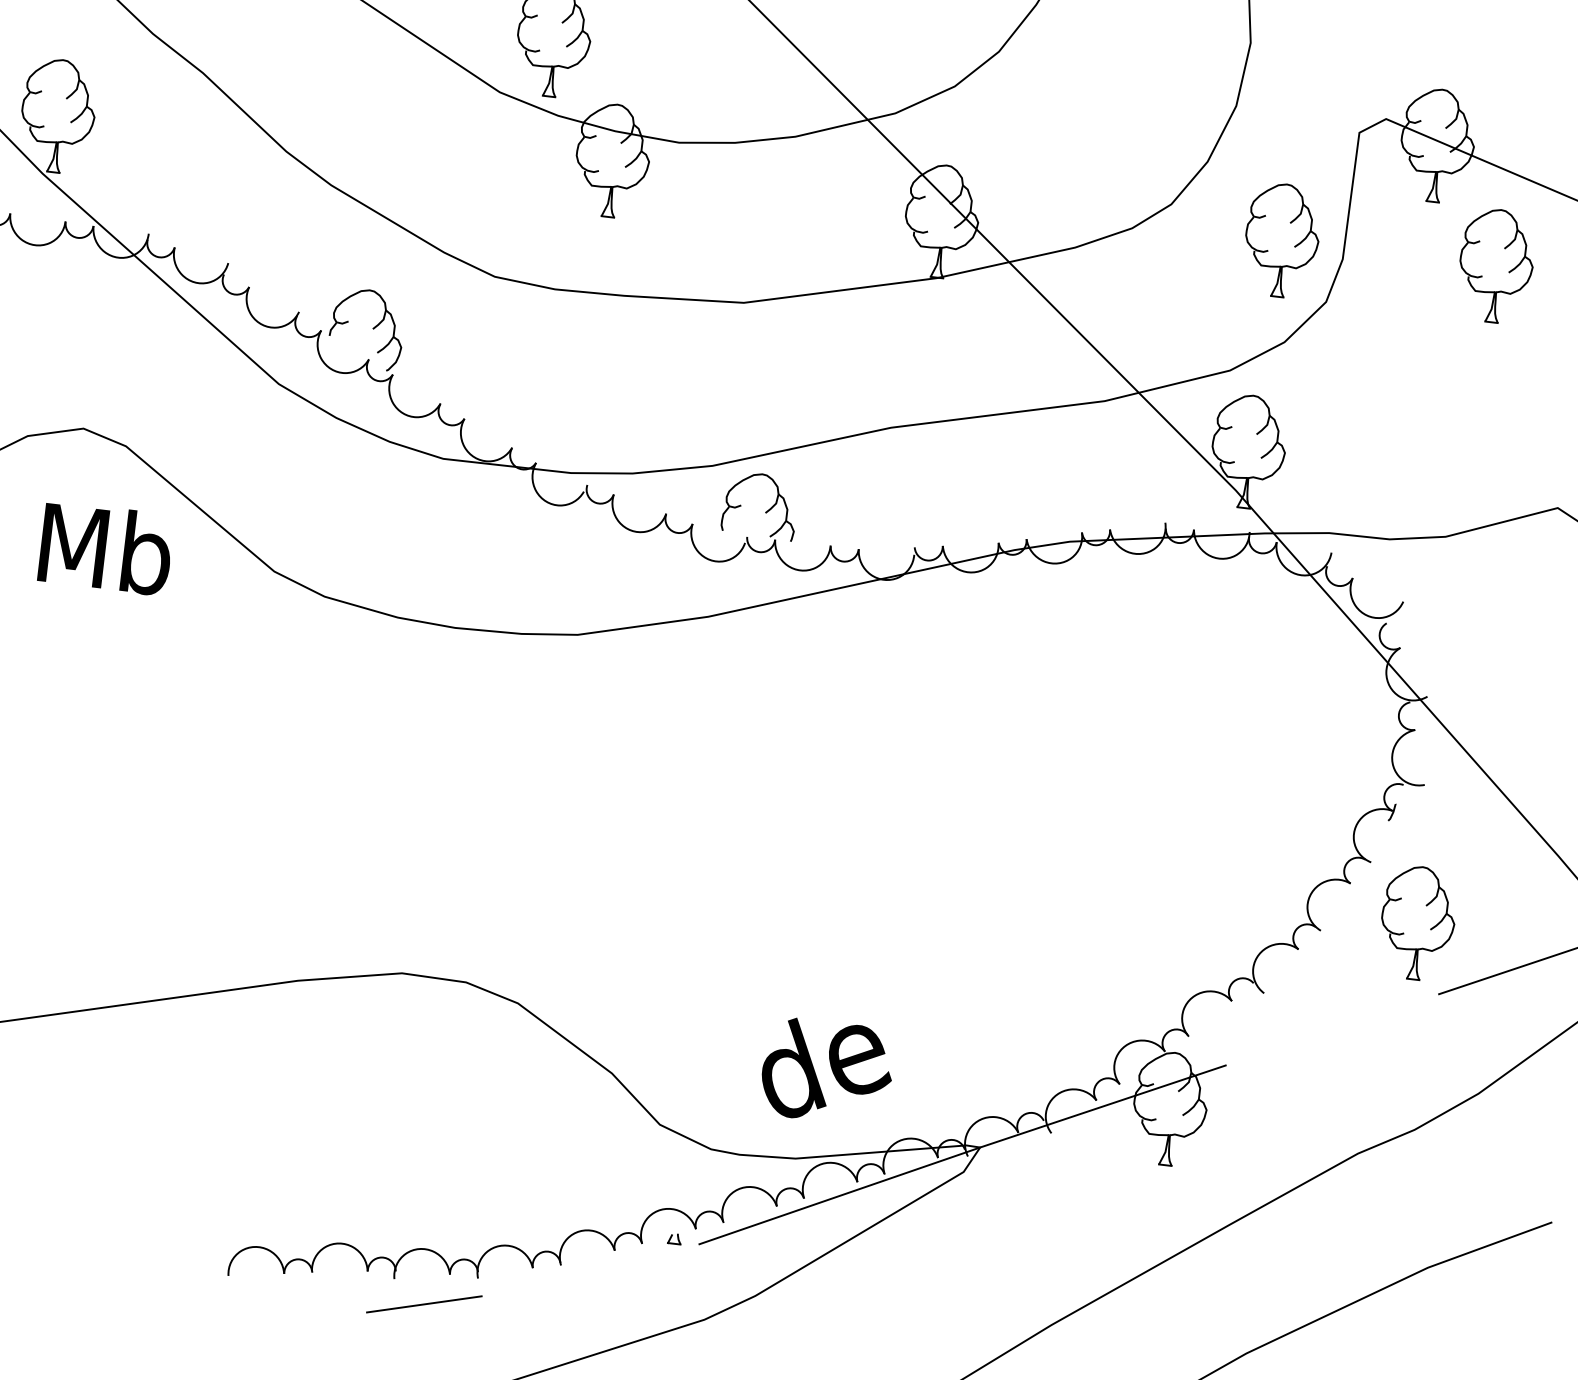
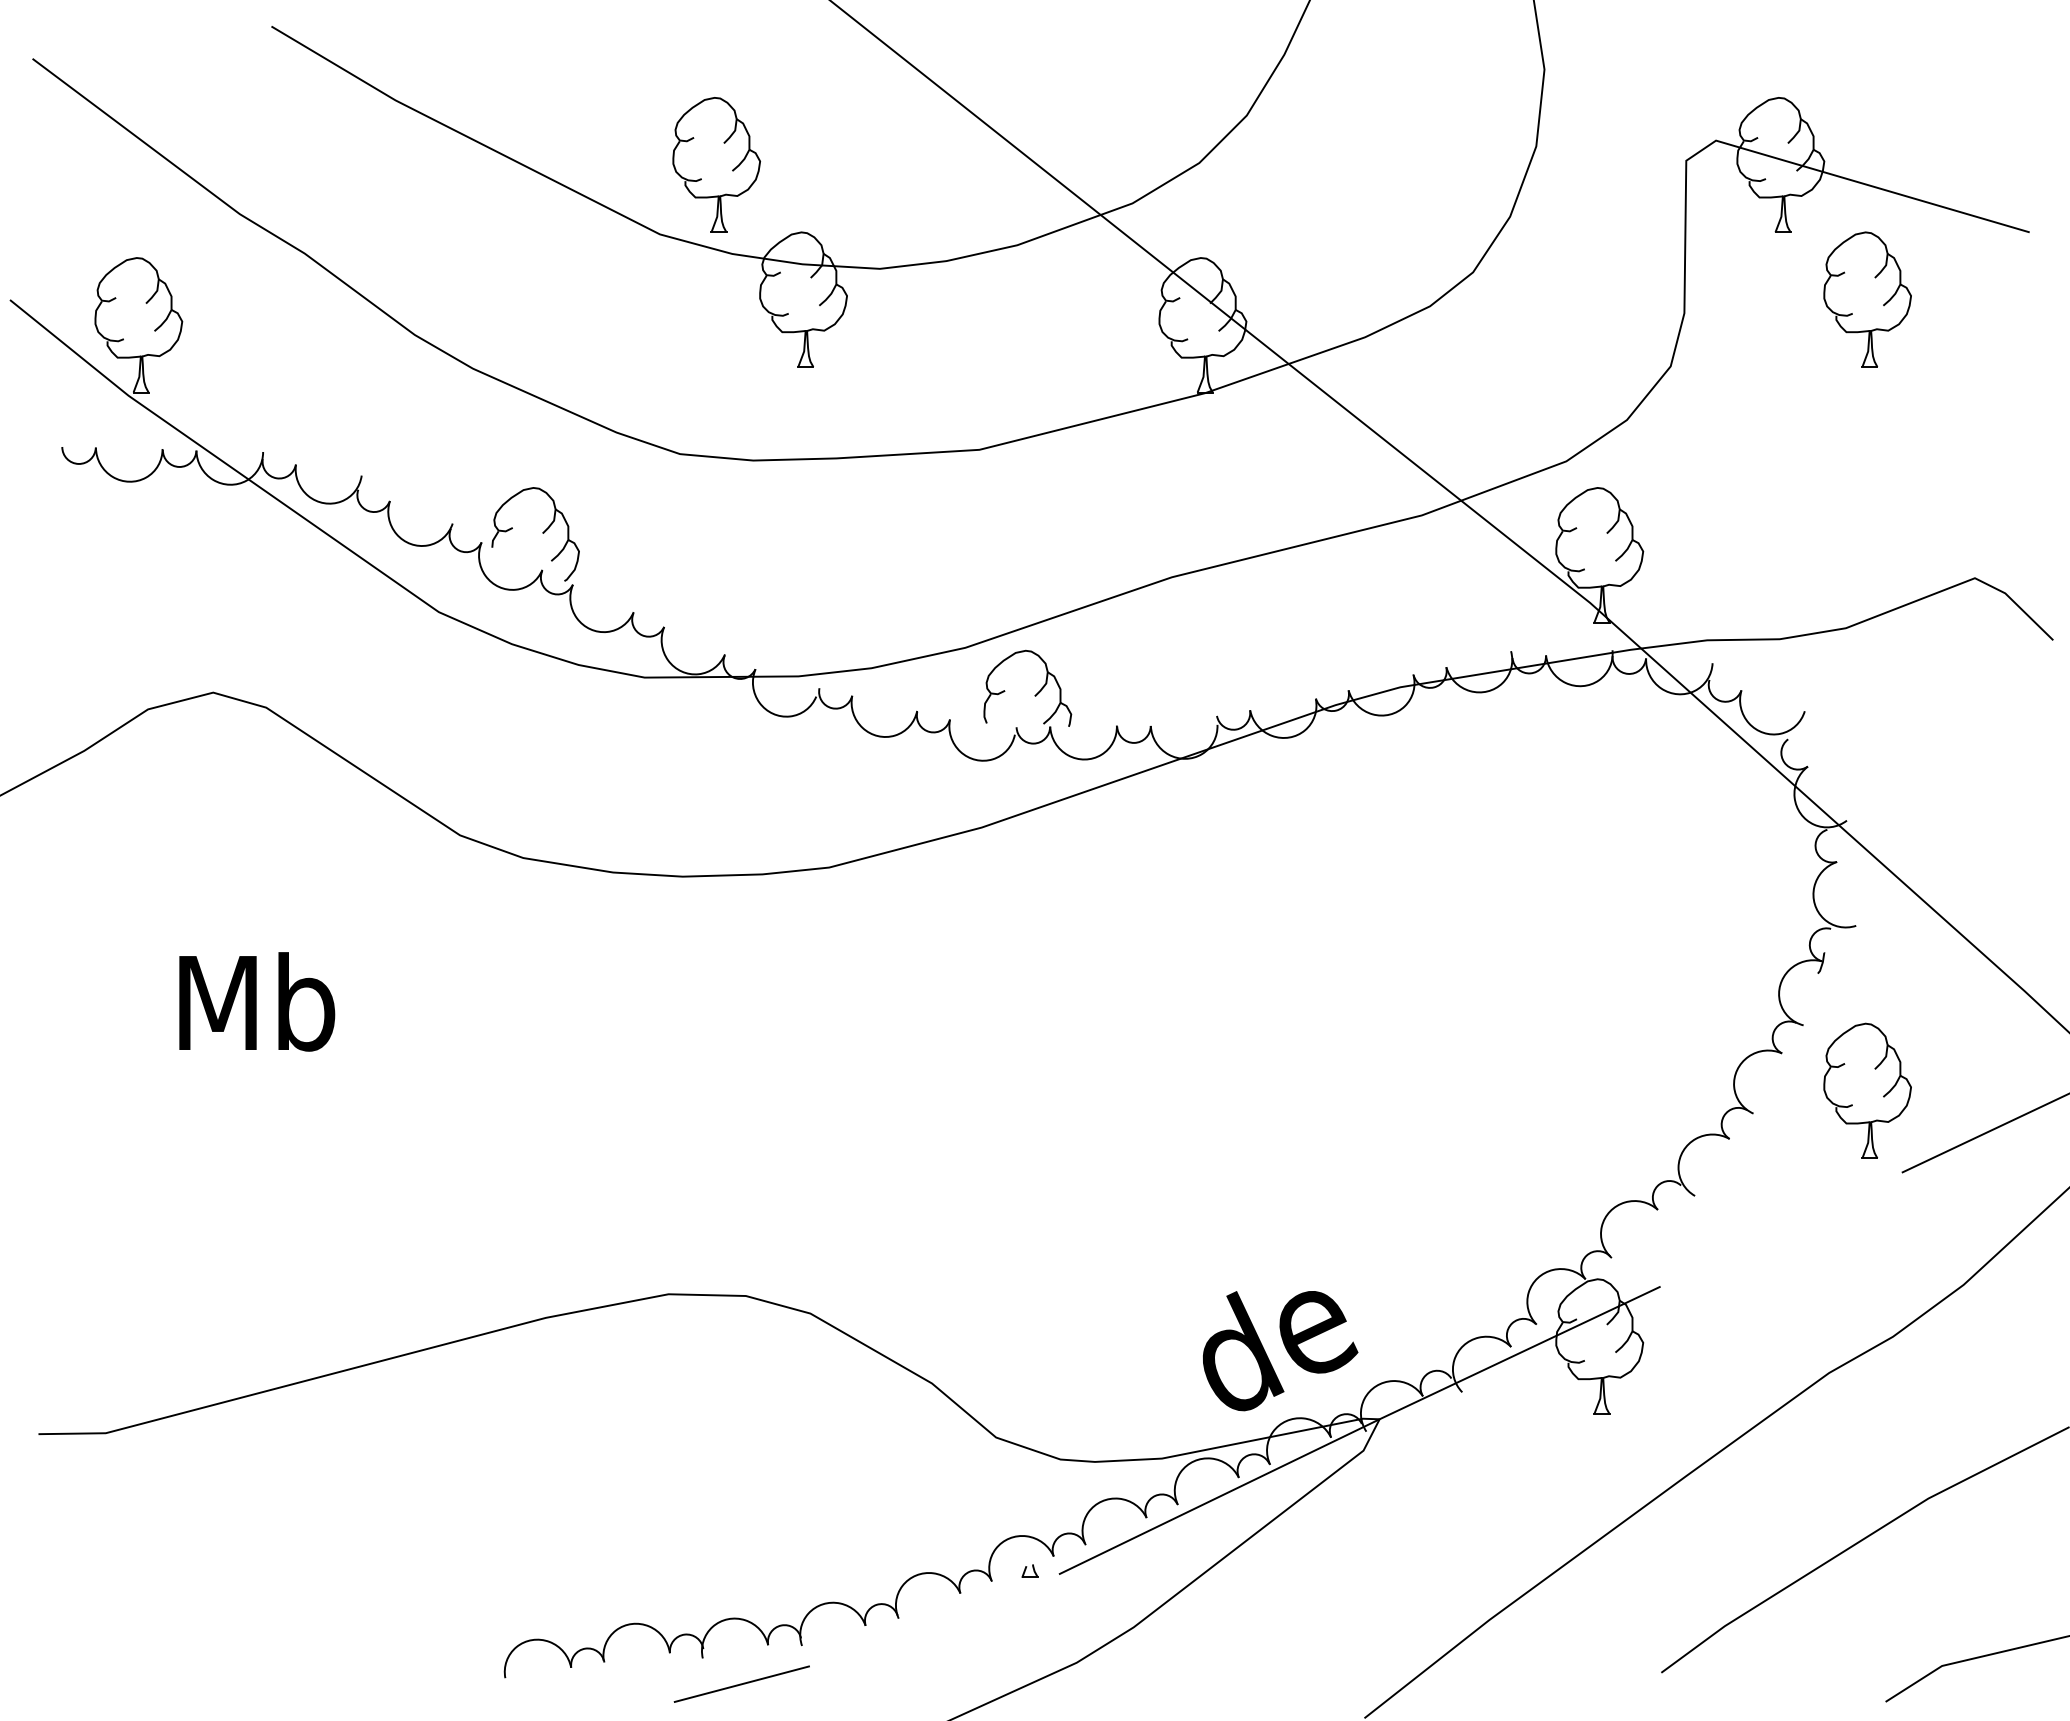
part: (1281, 240) -> (1609, 299), removed
text: (106, 548) -> (257, 1001), moved
text: (827, 1072) -> (1280, 1351), moved

